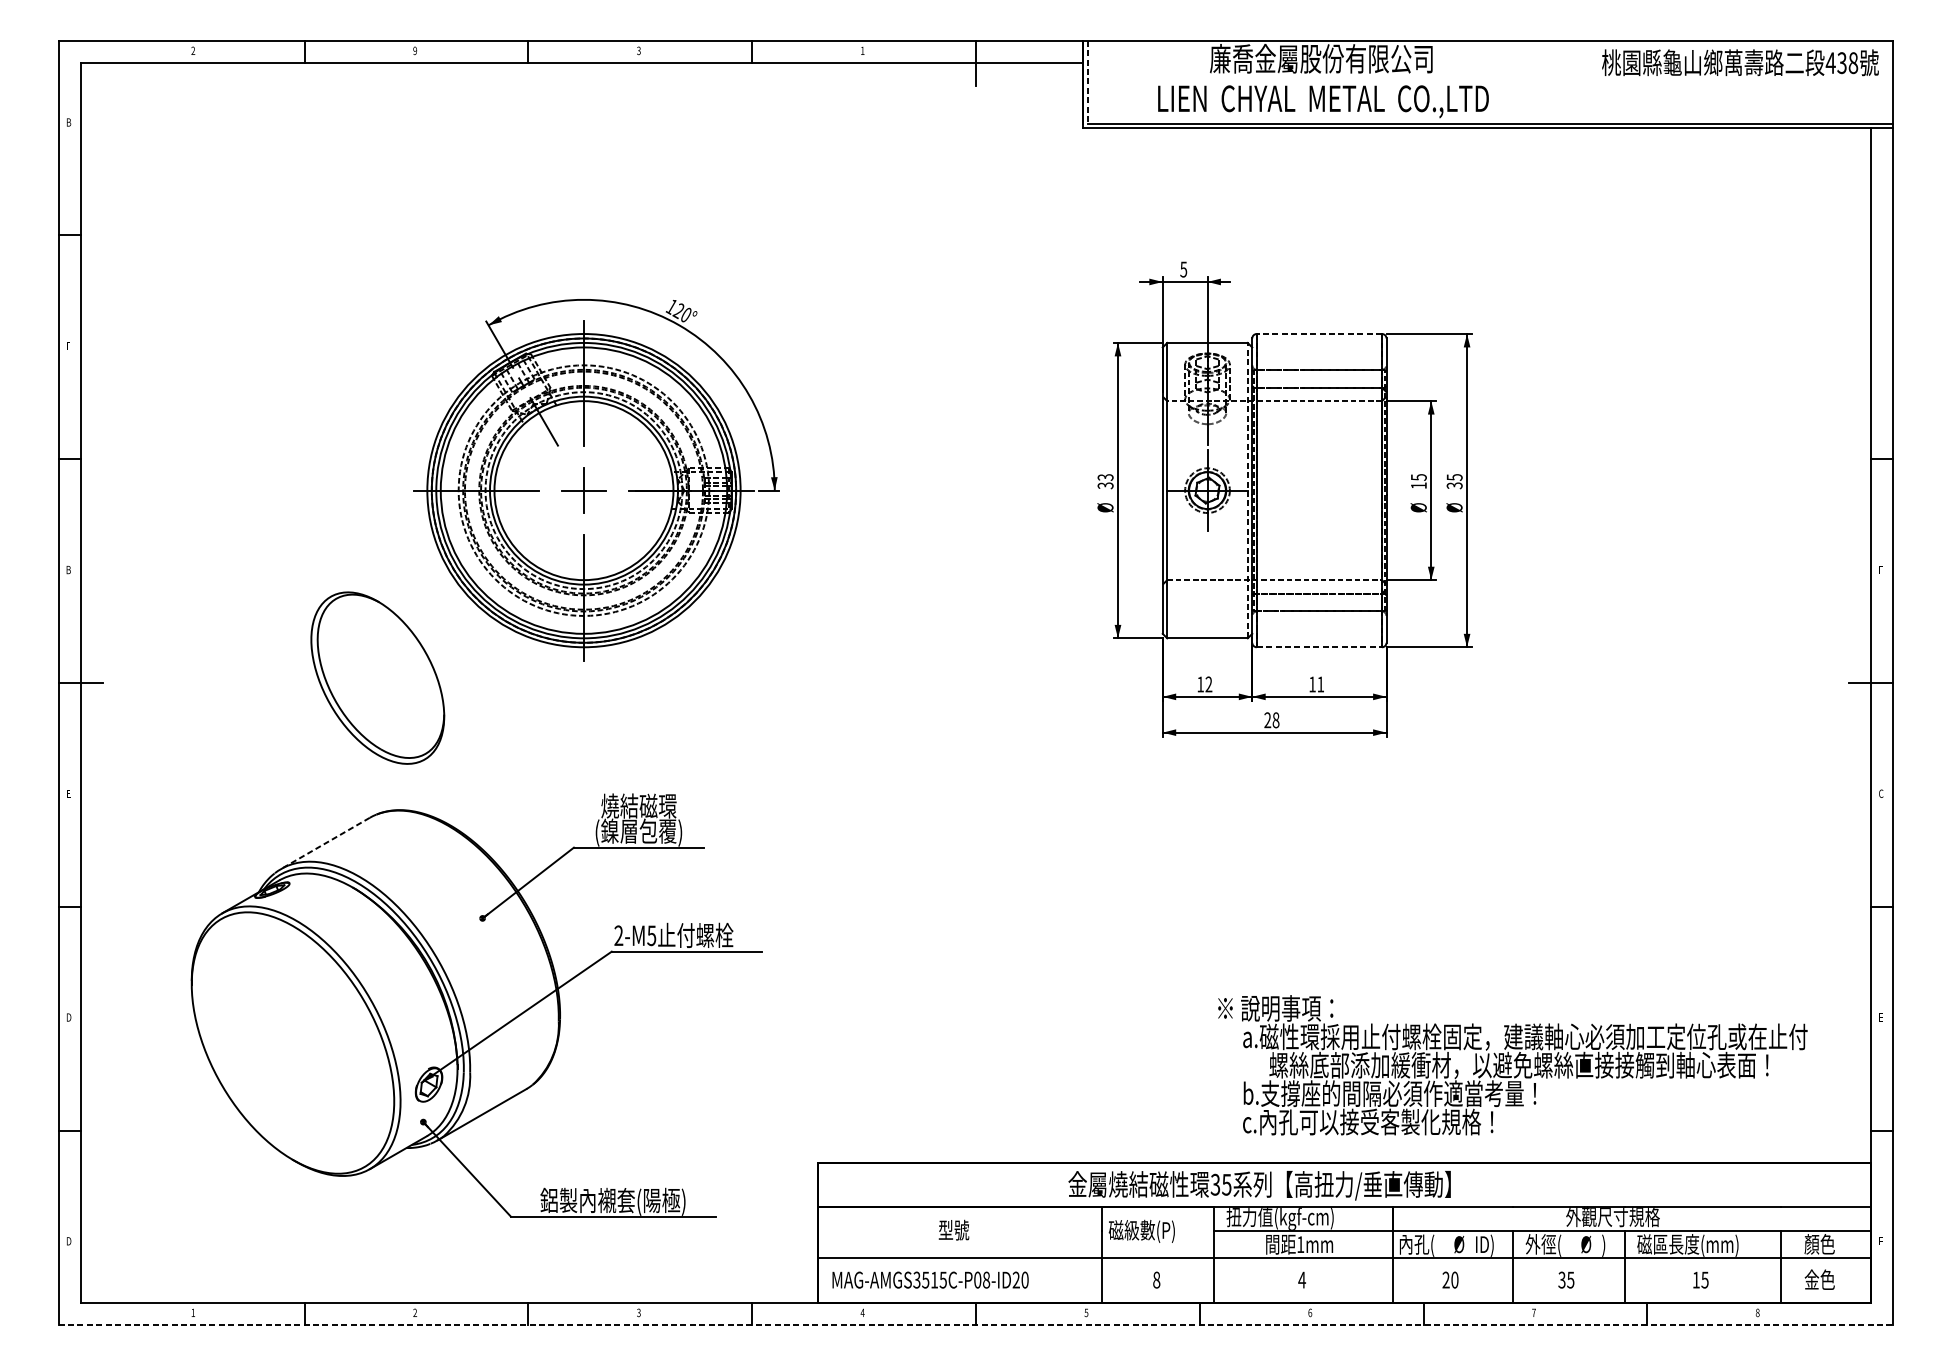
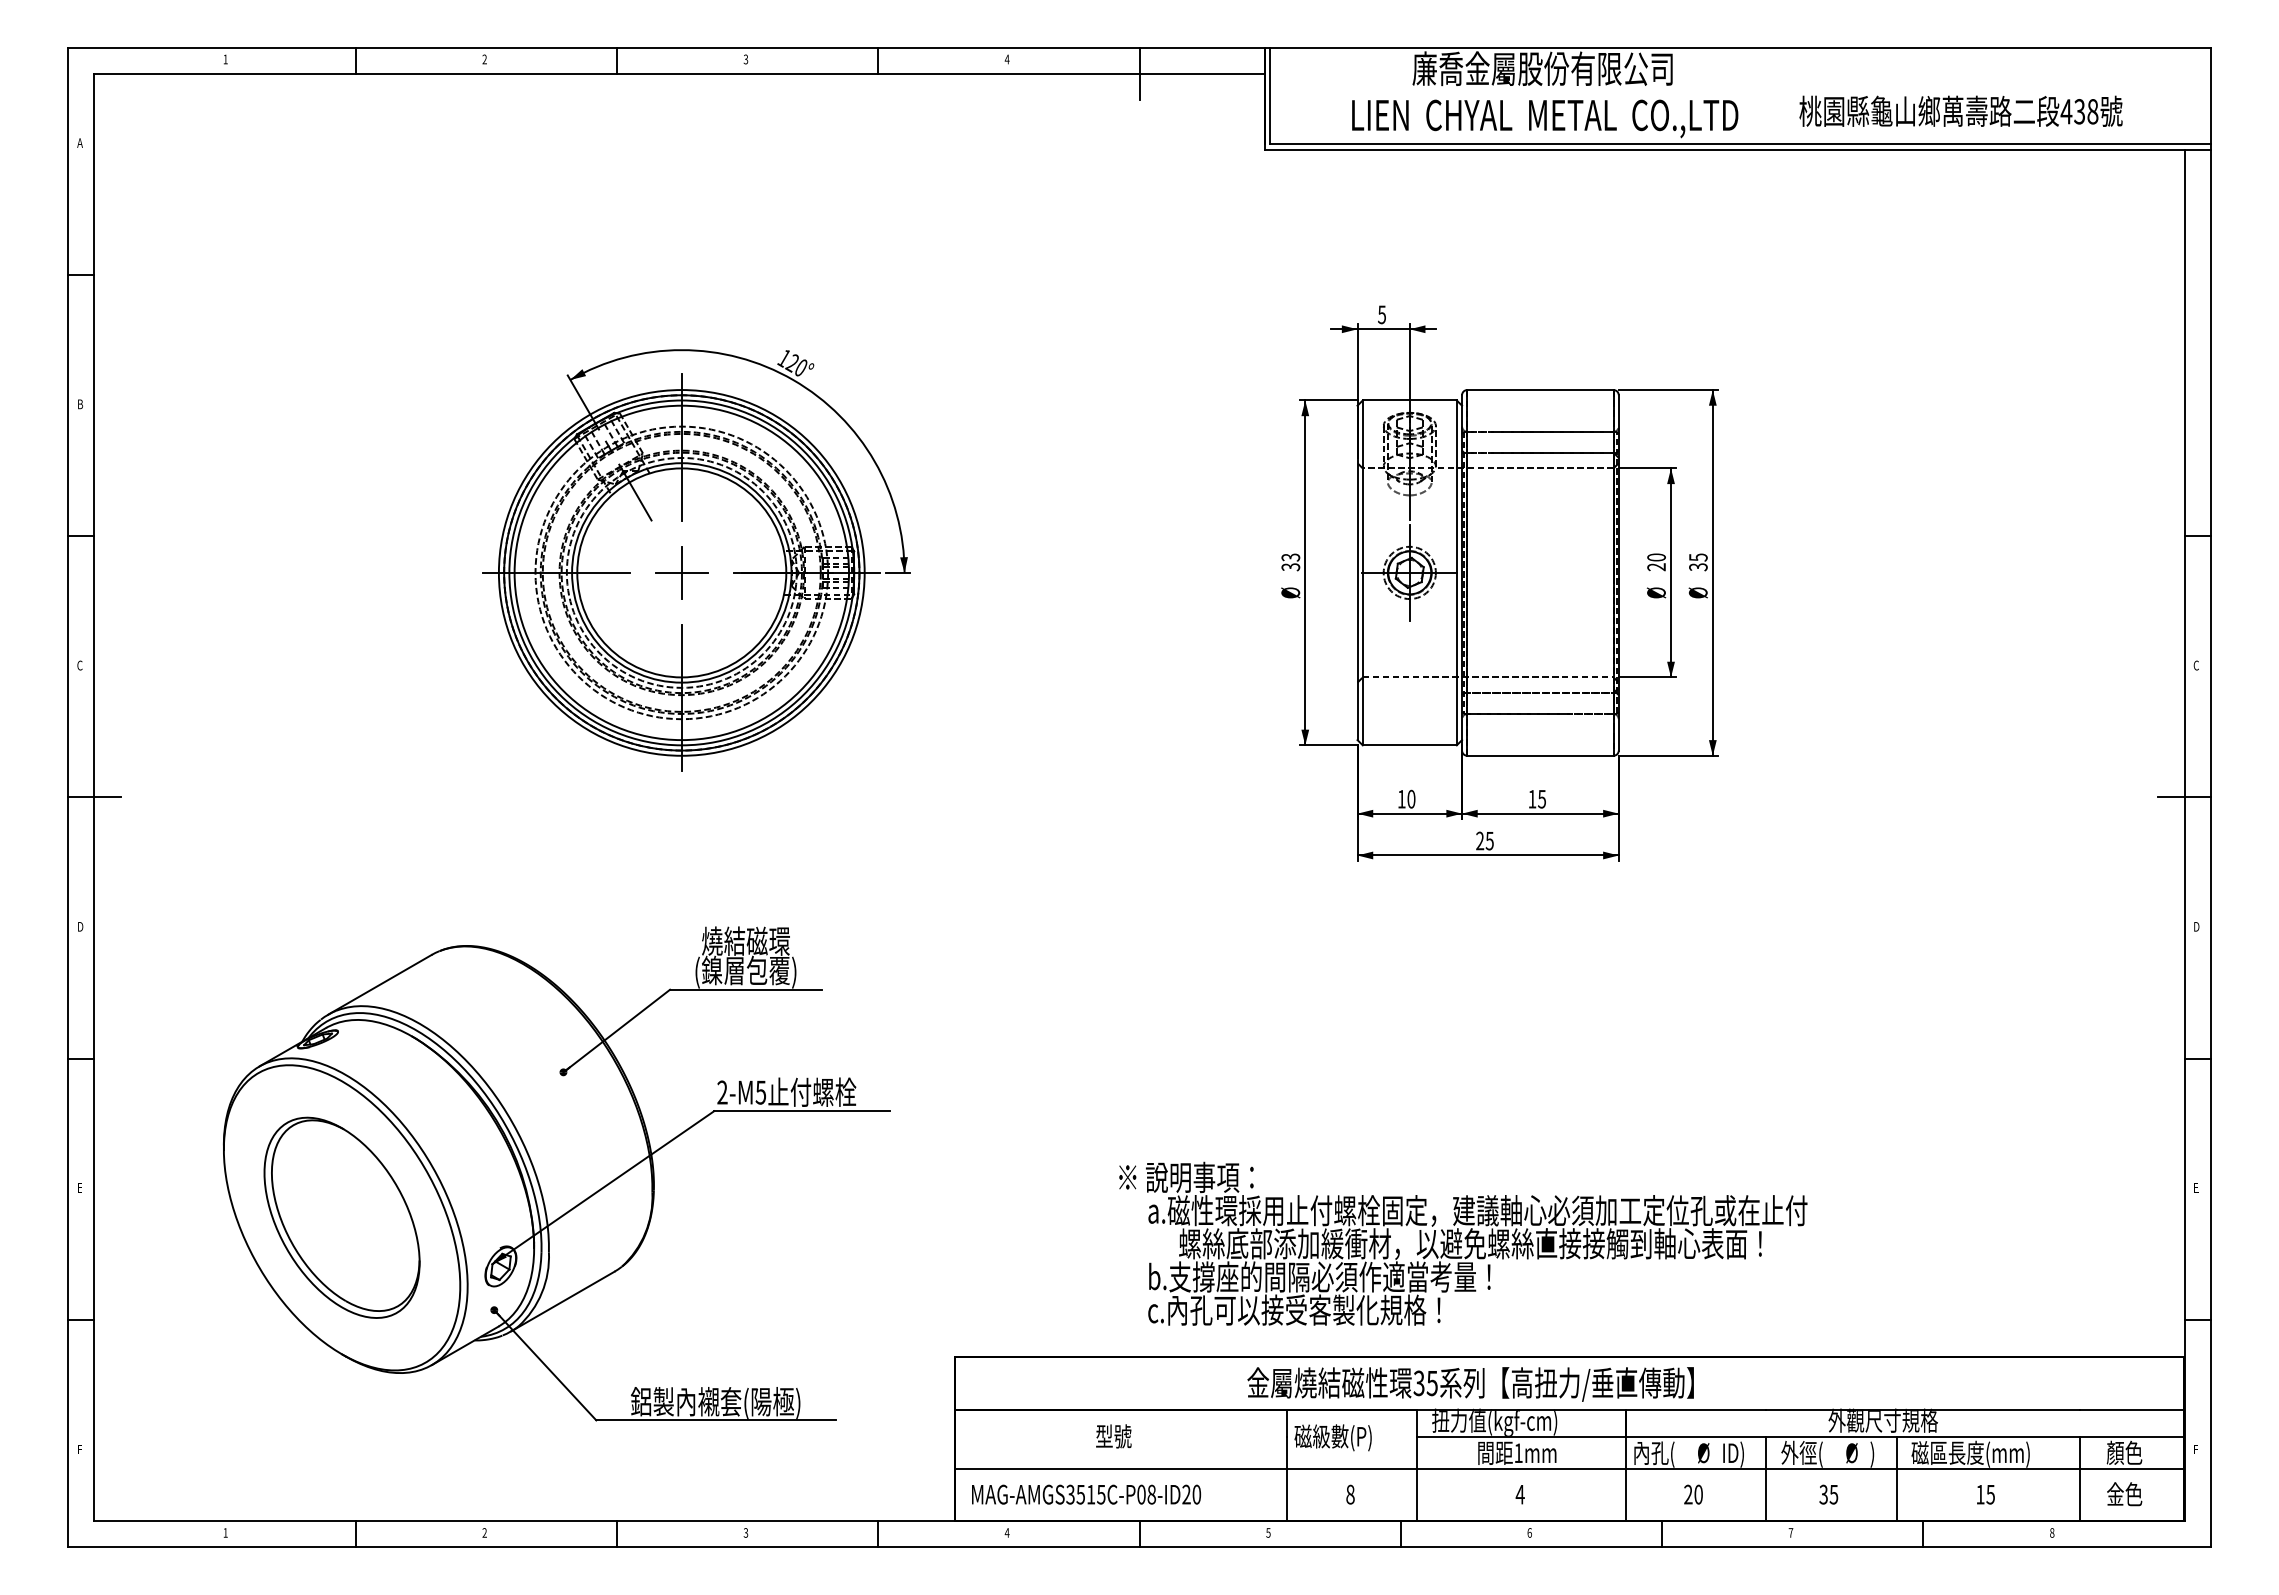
text: (193, 50) -> (225, 59), 2 -> 1
text: (414, 50) -> (484, 59), 9 -> 2
text: (862, 50) -> (1006, 59), 1 -> 4
text: (1739, 62) -> (1960, 110), moved
line: (1088, 82) -> (1270, 96), dashed -> solid
text: (68, 121) -> (80, 142), B -> A
line: (1318, 334) -> (1539, 390), dashed -> solid
text: (68, 346) -> (80, 404), E -> B
text: (1418, 481) -> (1656, 562), 15 -> 20
line: (1247, 490) -> (1456, 572), dashed -> solid
text: (68, 569) -> (79, 665), B -> C
text: (1880, 569) -> (2195, 665), F -> C
line: (1319, 647) -> (1540, 755), dashed -> solid
part: (377, 677) -> (341, 1217), moved
text: (1208, 684) -> (1411, 799), 12 -> 10
text: (1320, 684) -> (1541, 799), 11 -> 15
text: (1275, 719) -> (1489, 840), 28 -> 25
text: (68, 793) -> (80, 926), E -> D
text: (1881, 793) -> (2196, 926), C -> D
line: (325, 843) -> (379, 984), dashed -> solid
text: (68, 1017) -> (80, 1187), D -> E
text: (1513, 1064) -> (1463, 1243), moved
text: (68, 1241) -> (80, 1449), D -> F
line: (976, 1325) -> (1139, 1547), dashed -> solid

